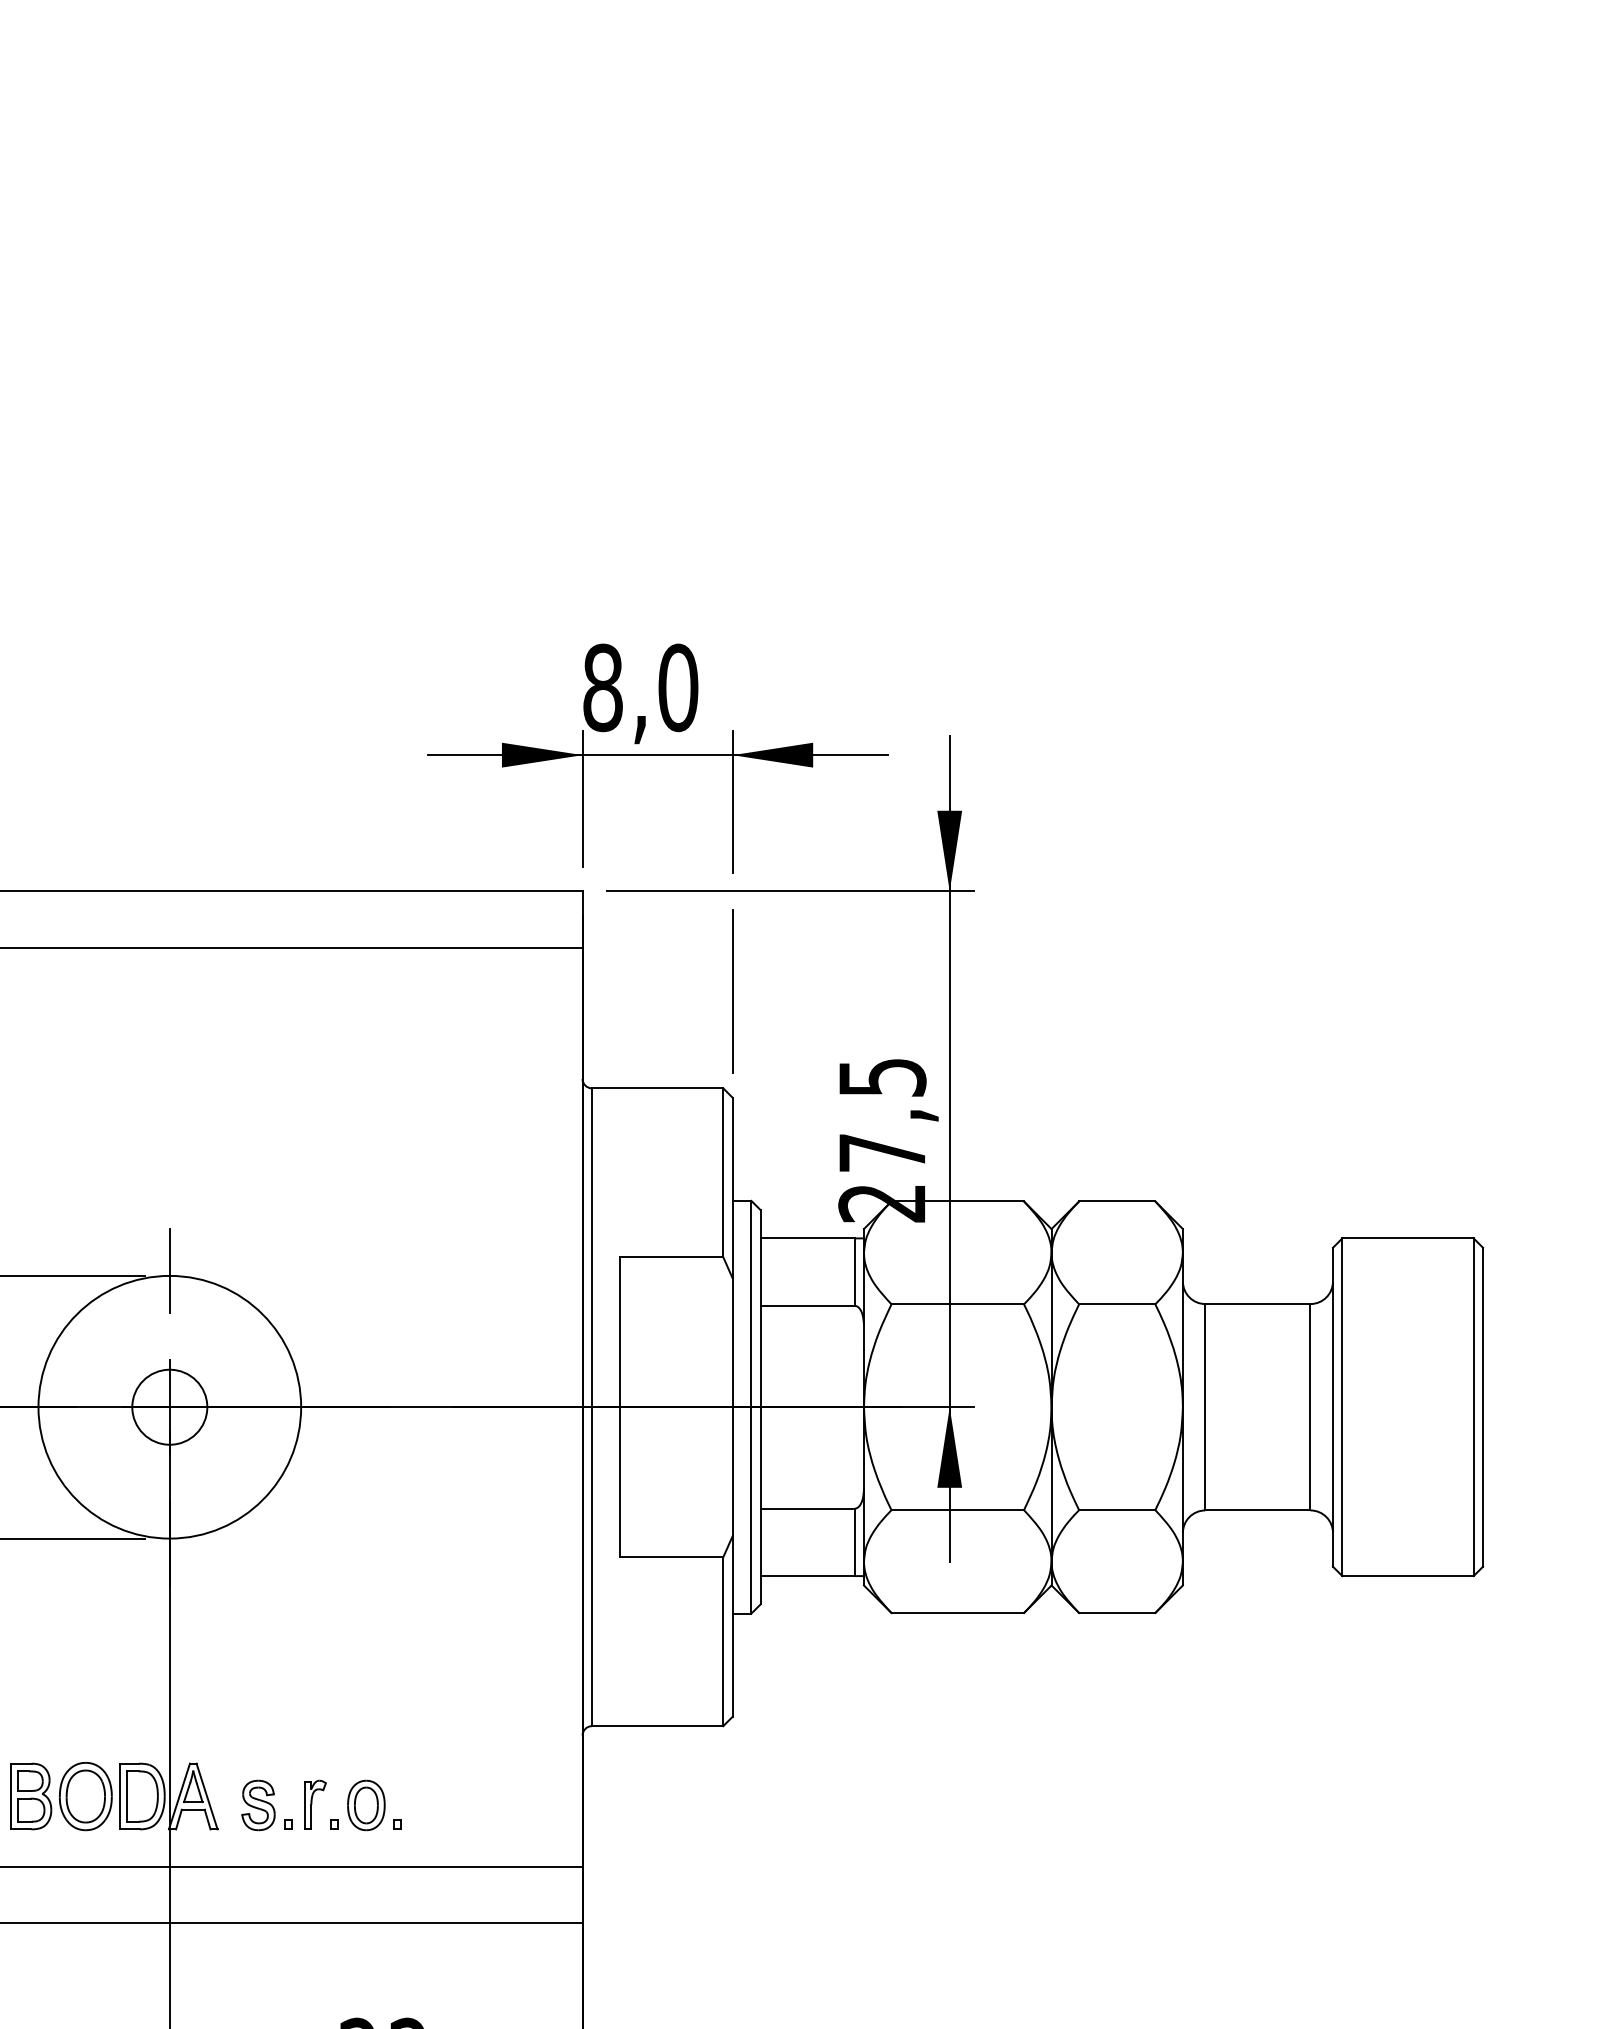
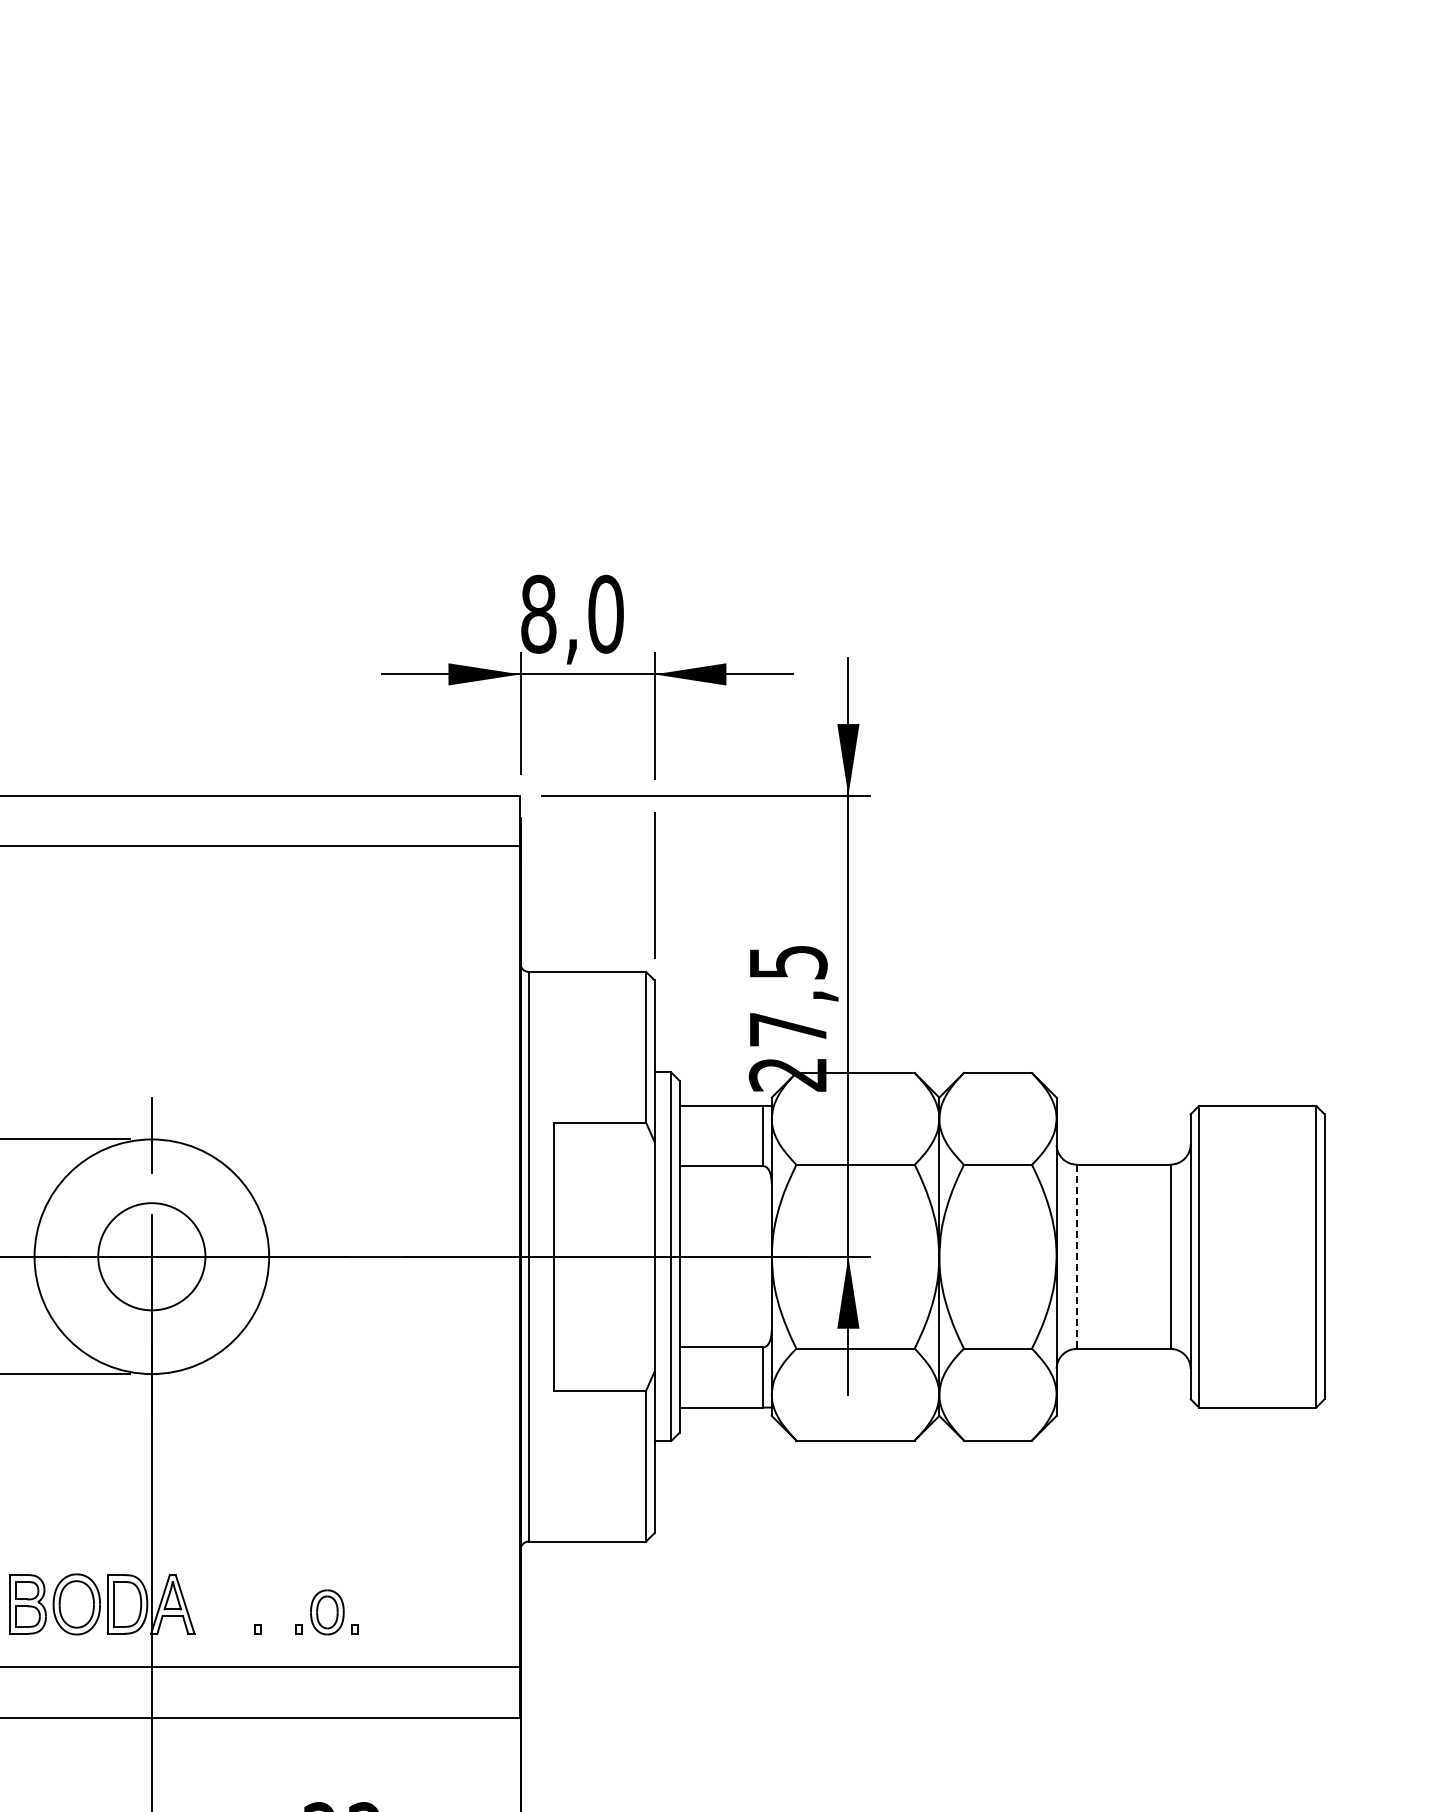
circle: (169, 1406) -> (151, 1256), size x1.6
line: (1205, 1408) -> (1076, 1257), solid -> dashed
part: (314, 1804) -> (281, 1611), removed
part: (257, 1805) -> (230, 1612), removed

